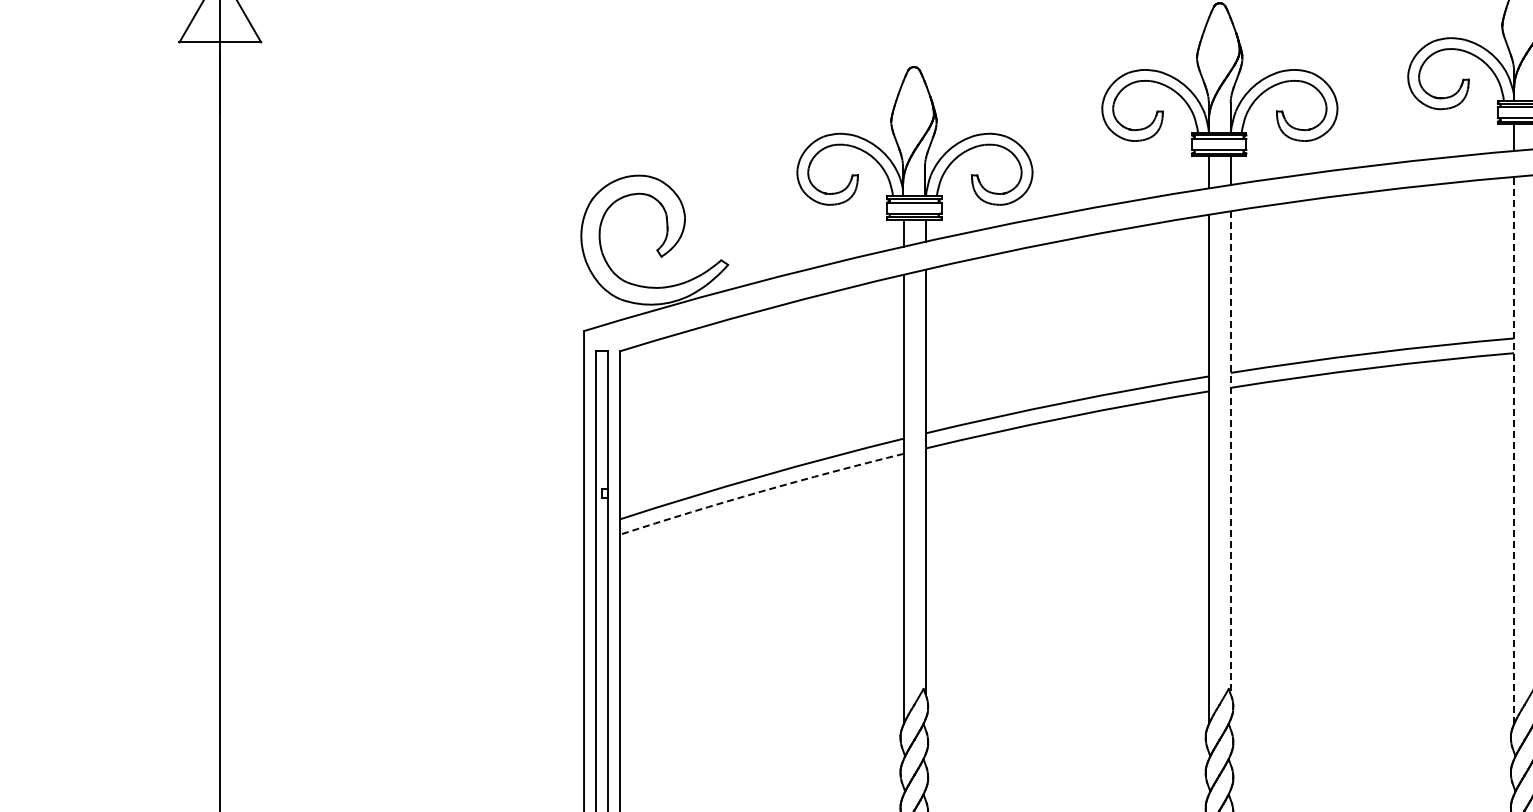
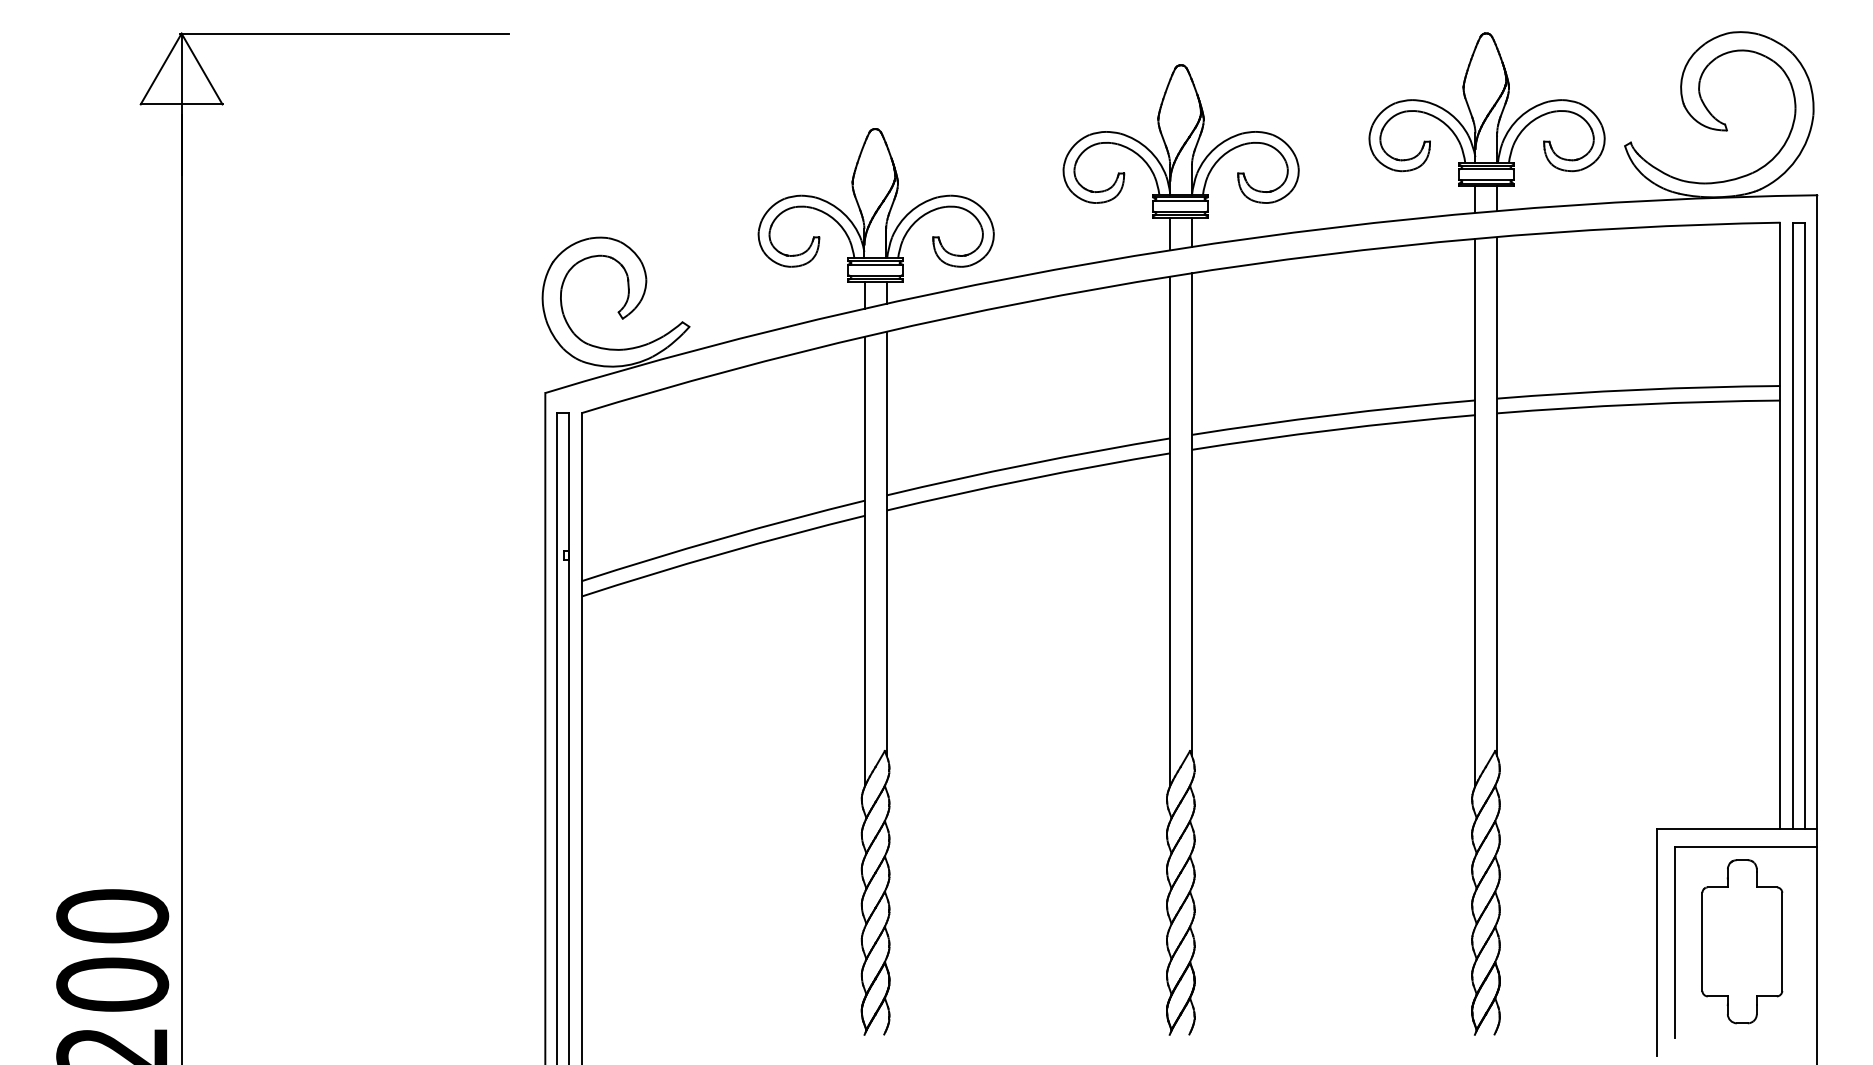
line: (1514, 450) -> (1475, 512), dashed -> solid
line: (1230, 452) -> (1191, 514), dashed -> solid
arc: (761, 491) -> (722, 553), dashed -> solid

